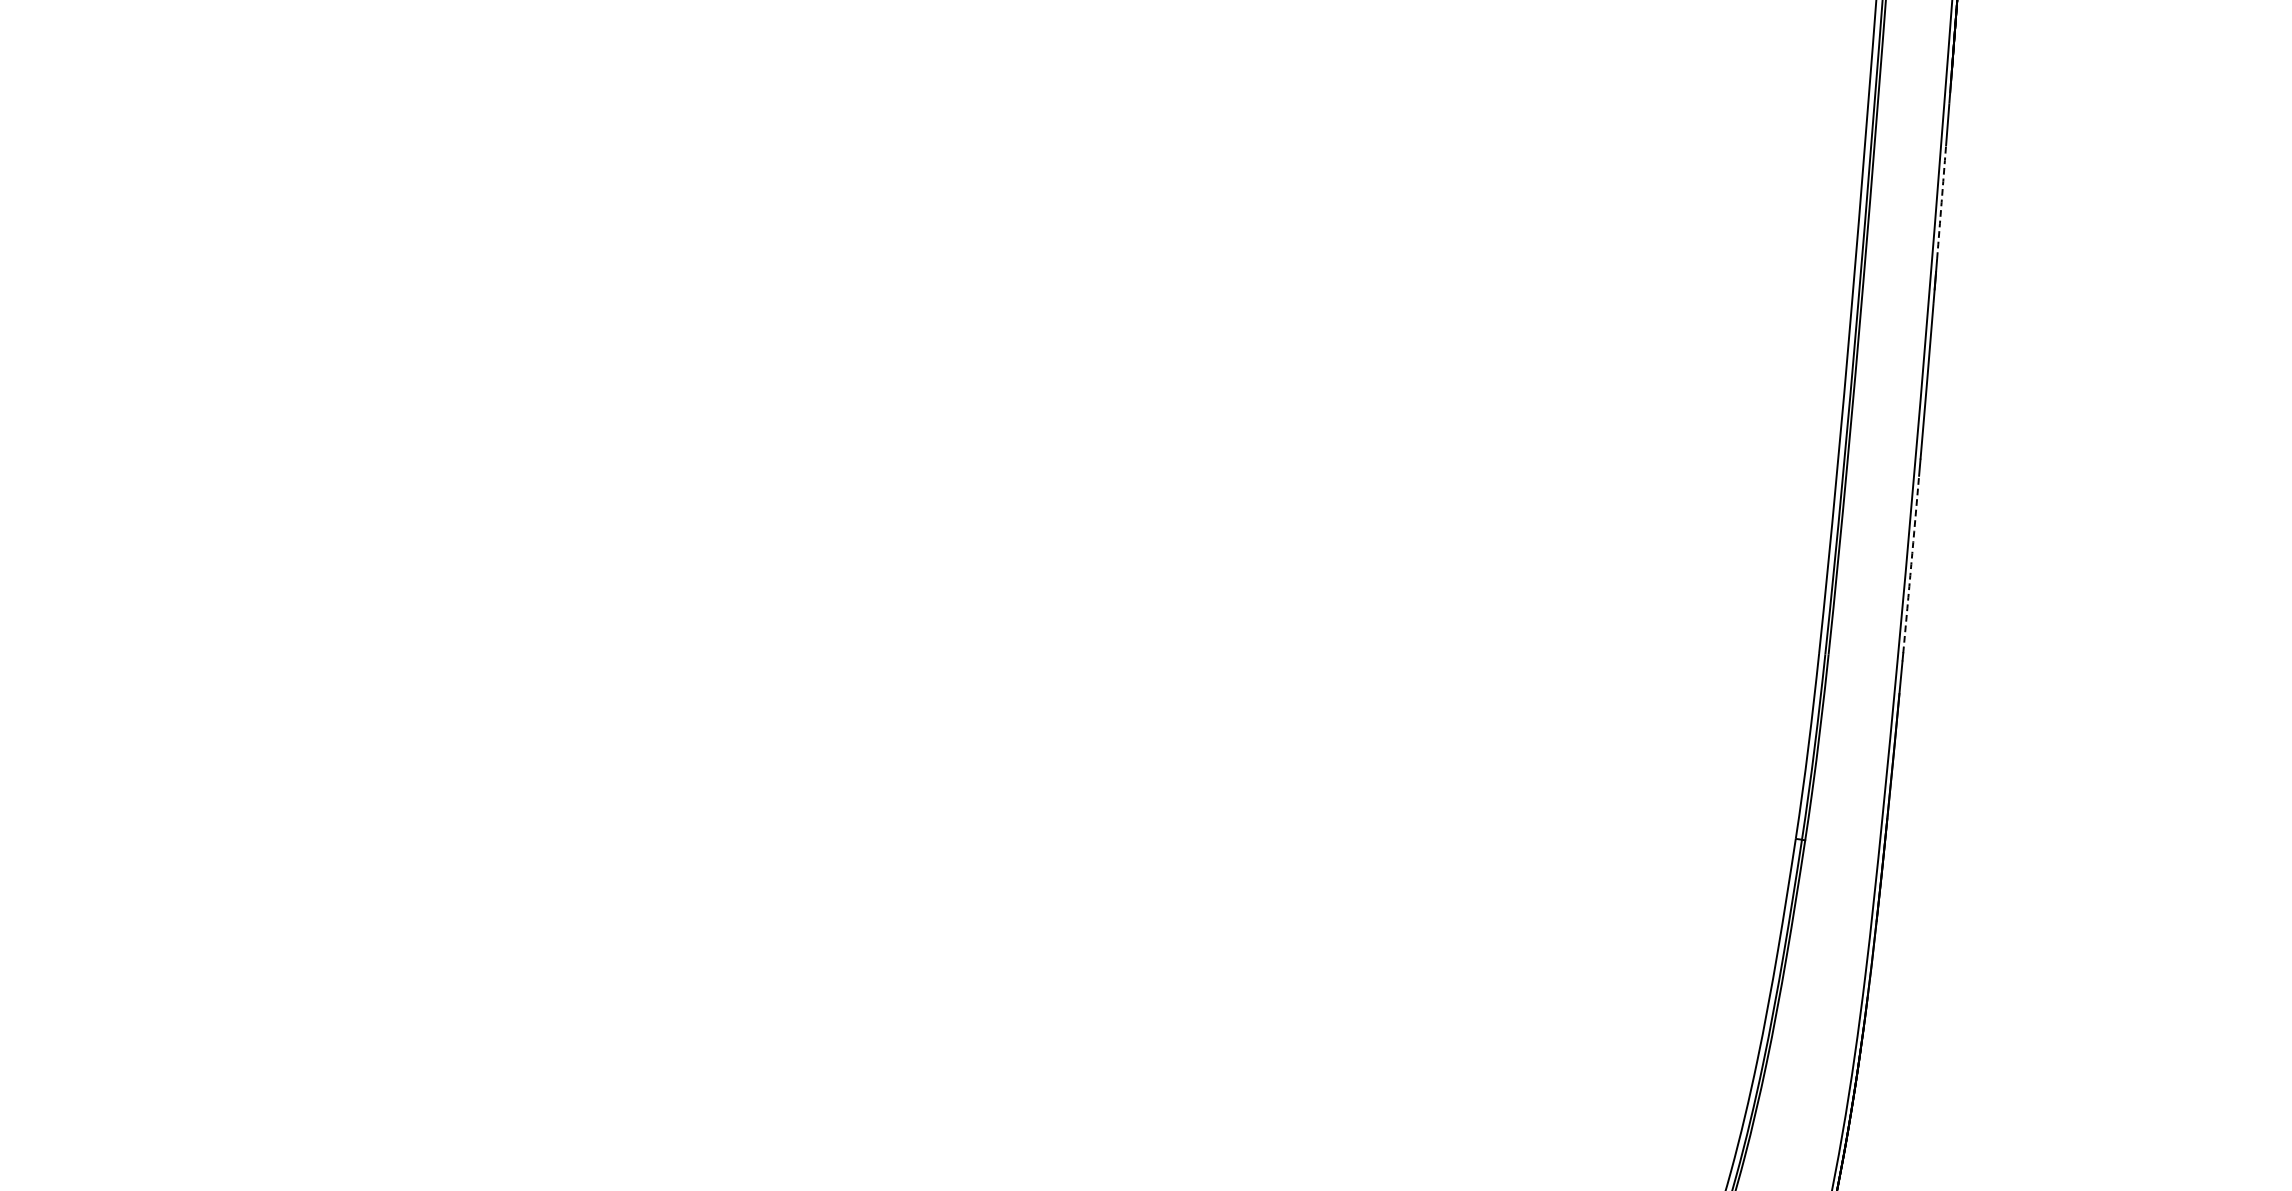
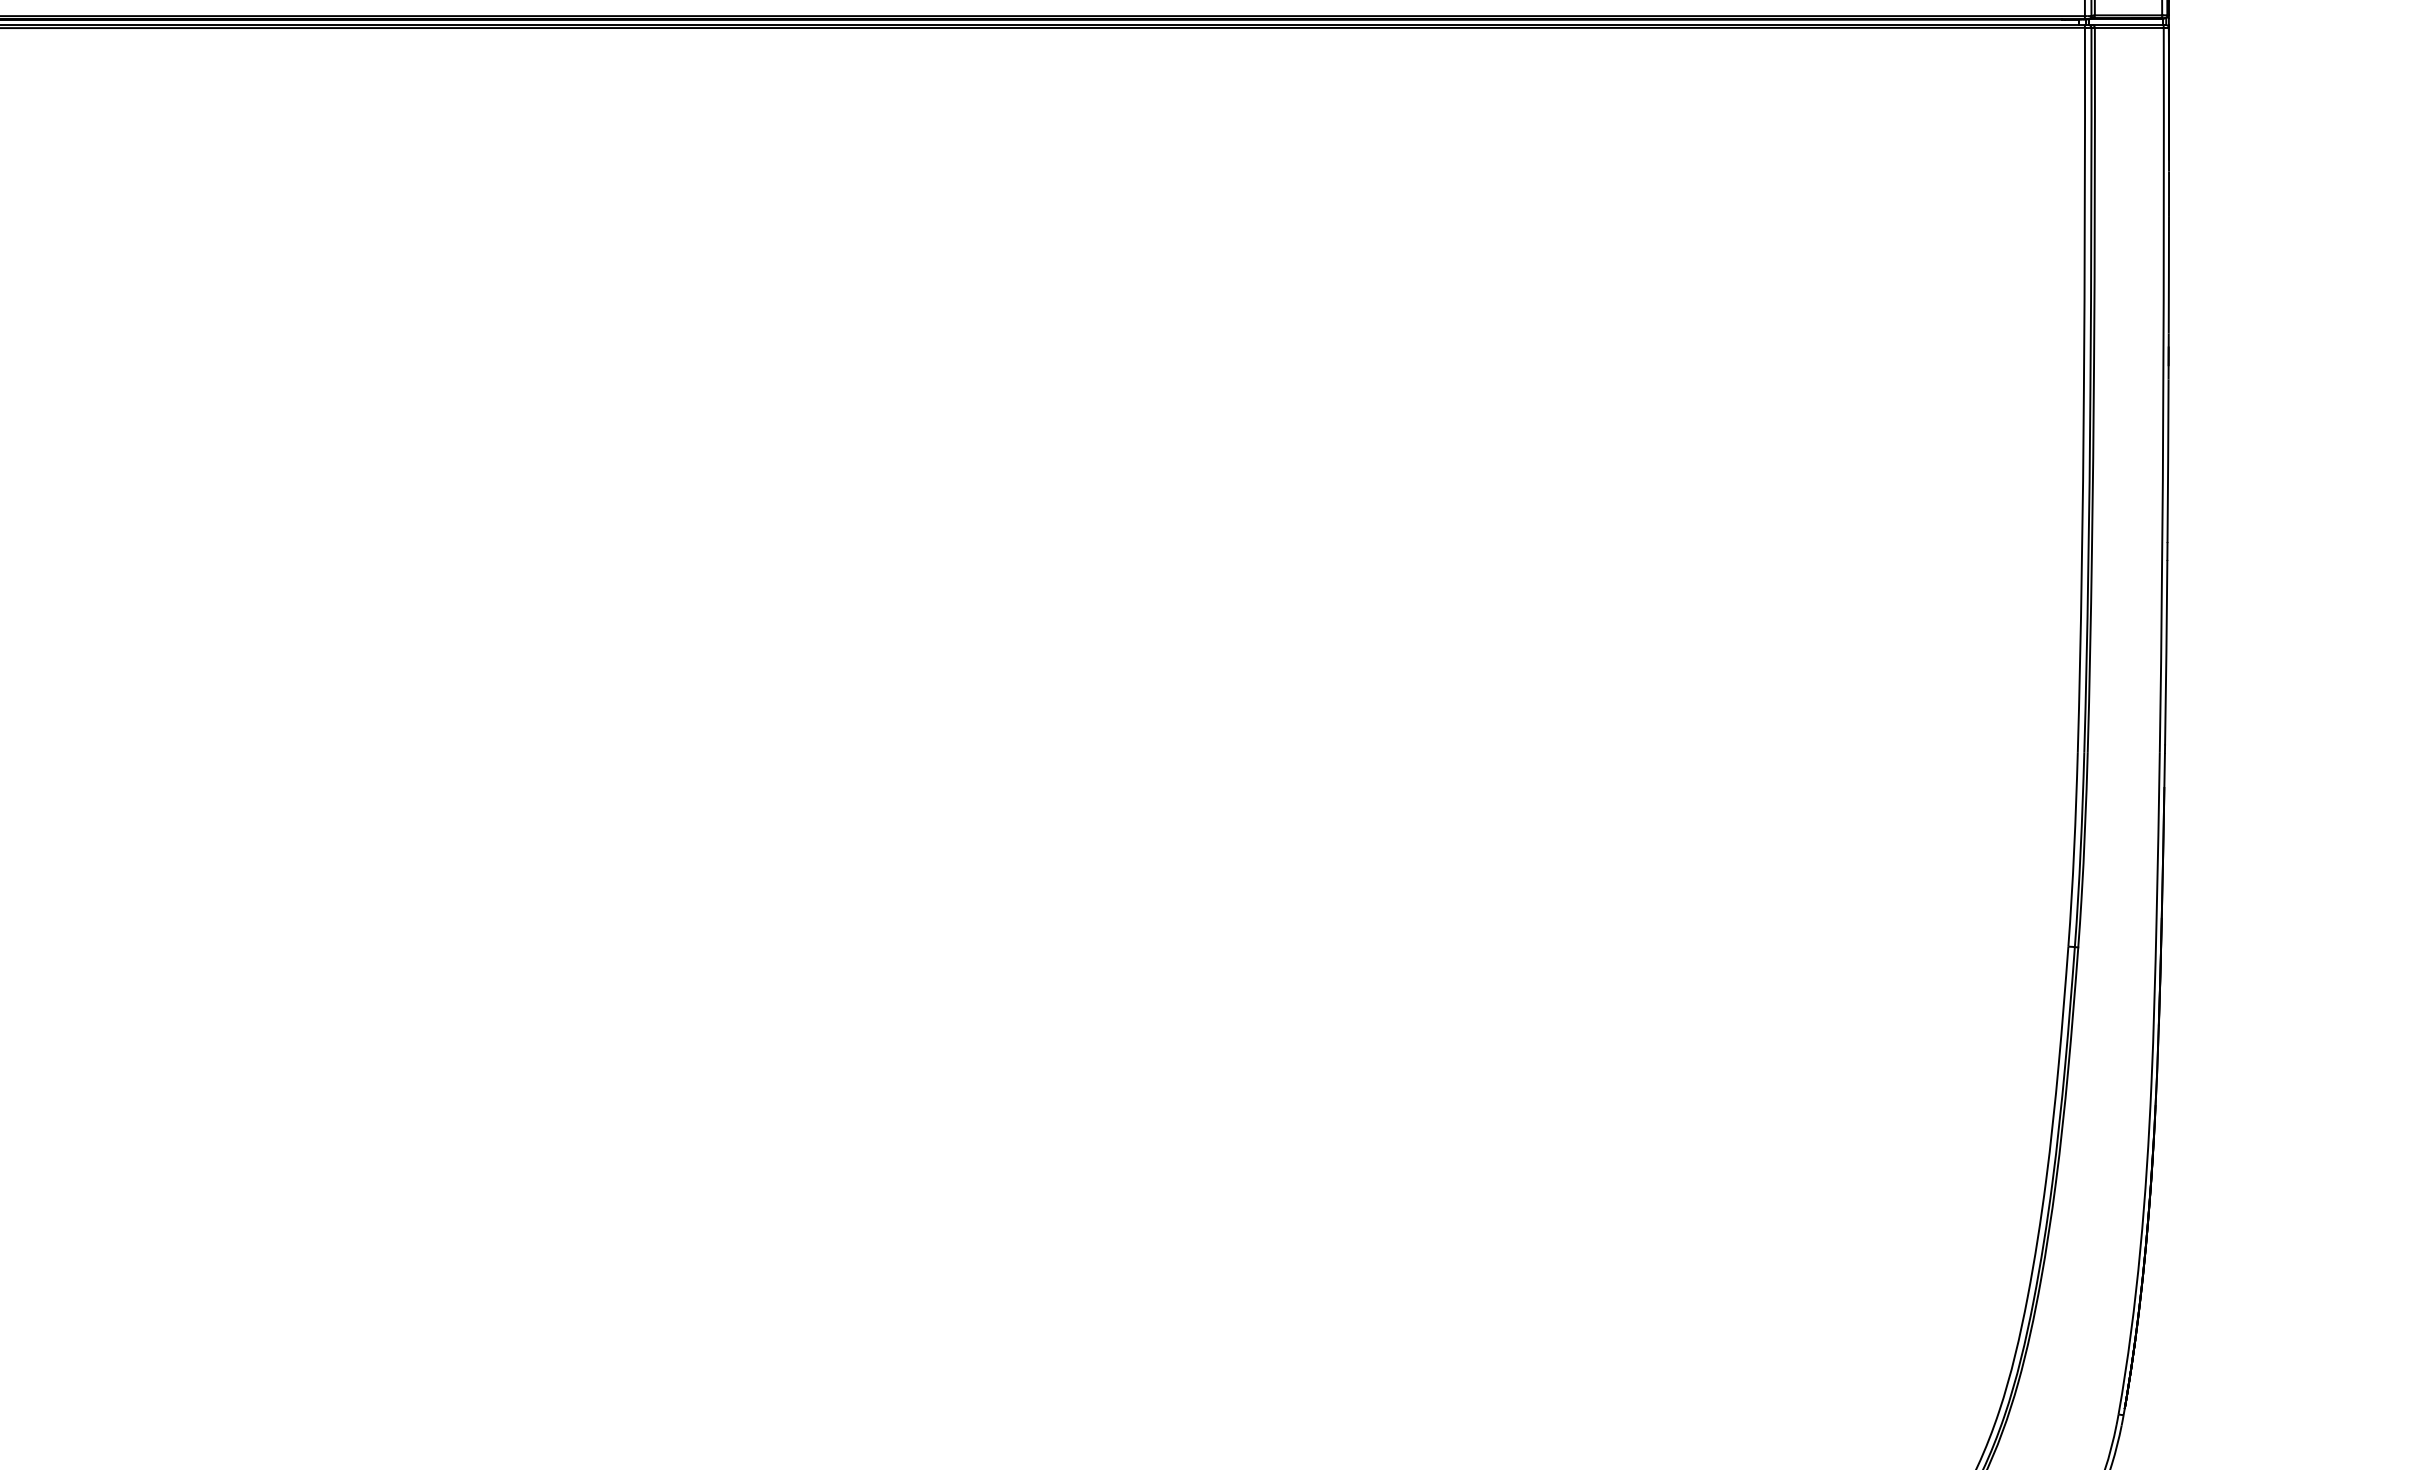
arc: (1941, 202) -> (2168, 274), dashed -> solid
arc: (1911, 564) -> (2166, 652), dashed -> solid

